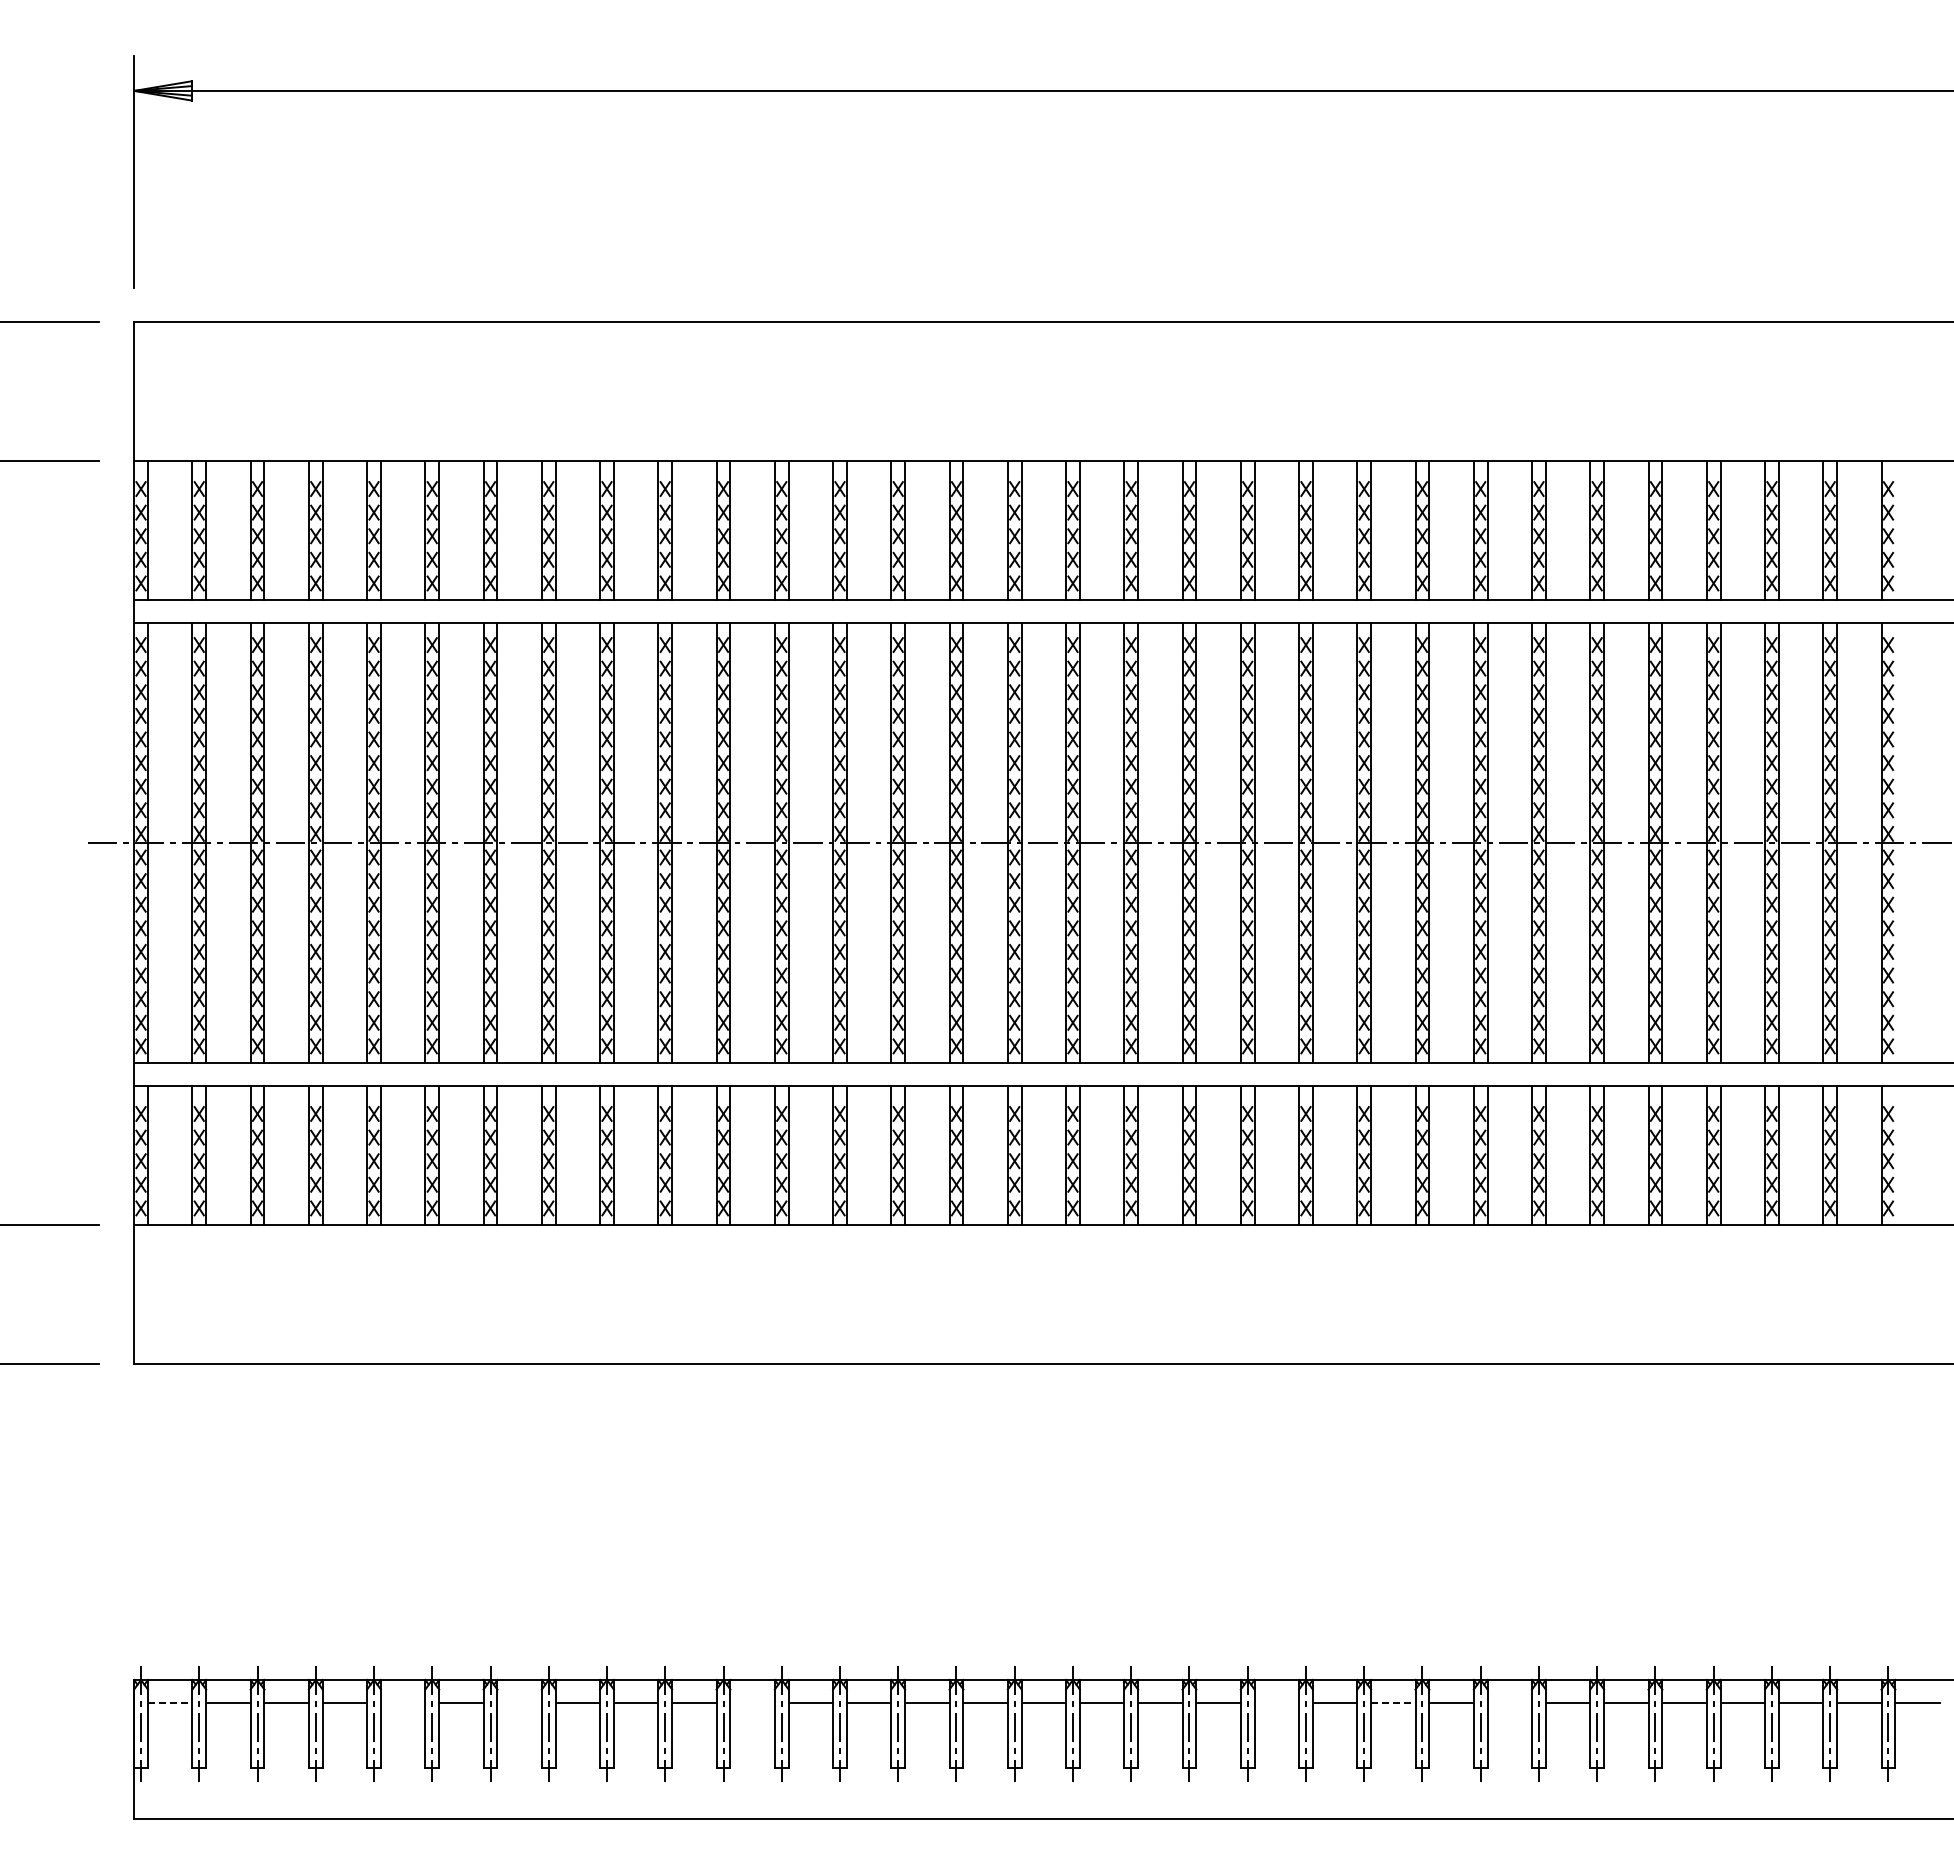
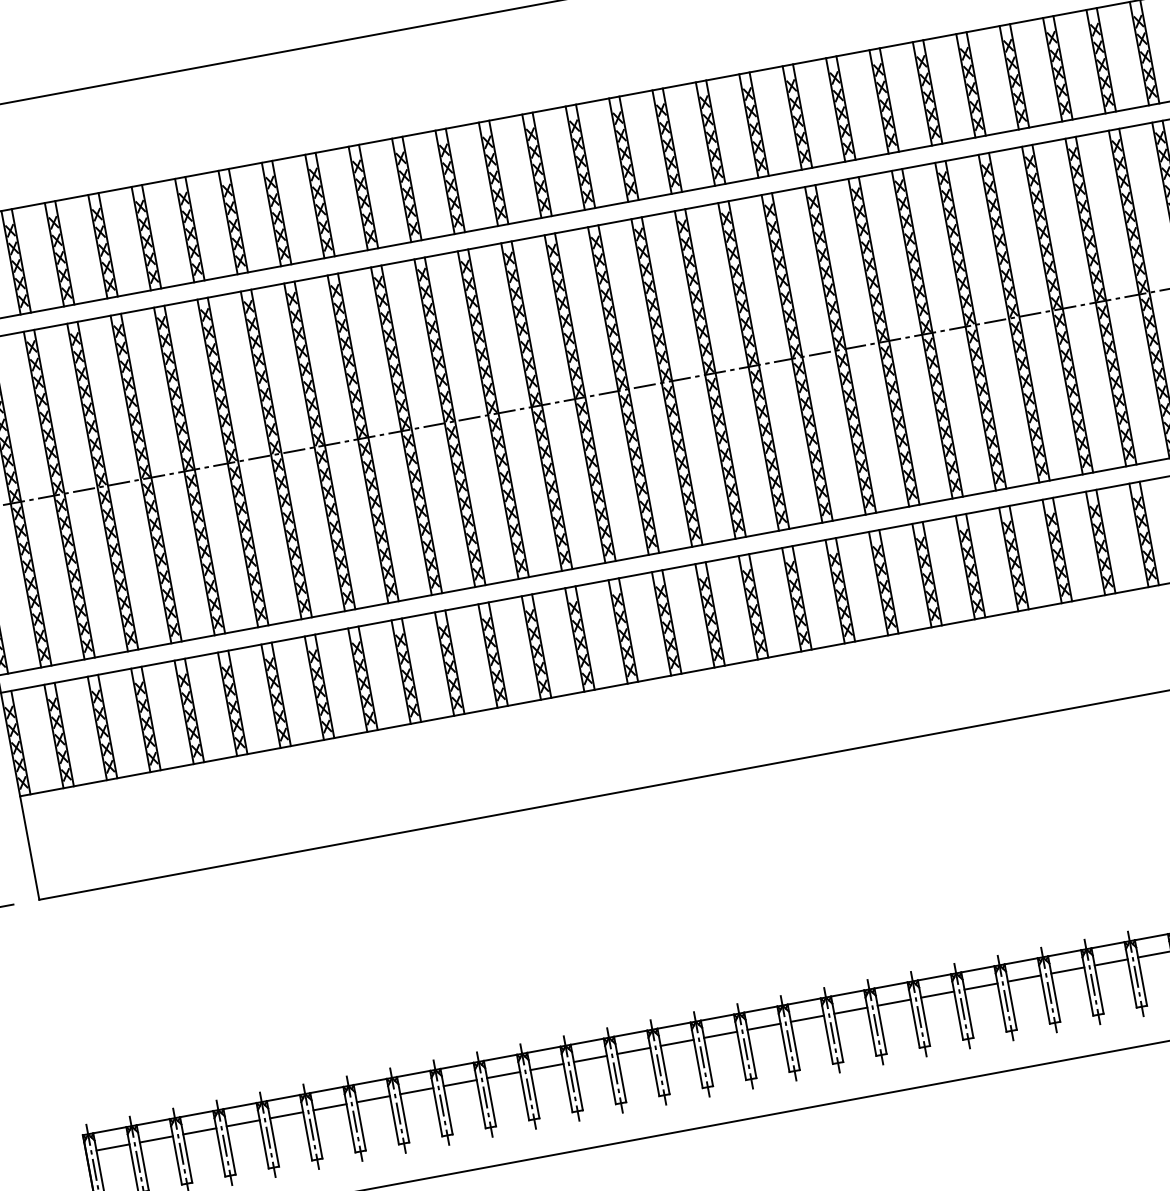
line: (170, 1703) -> (113, 1147), dashed -> solid
line: (402, 1703) -> (286, 1115), added
line: (519, 1703) -> (373, 1099), added
line: (752, 1703) -> (547, 1067), added
line: (1276, 1703) -> (937, 995), added
line: (1393, 1703) -> (1024, 978), dashed -> solid
line: (1509, 1703) -> (1111, 962), added

